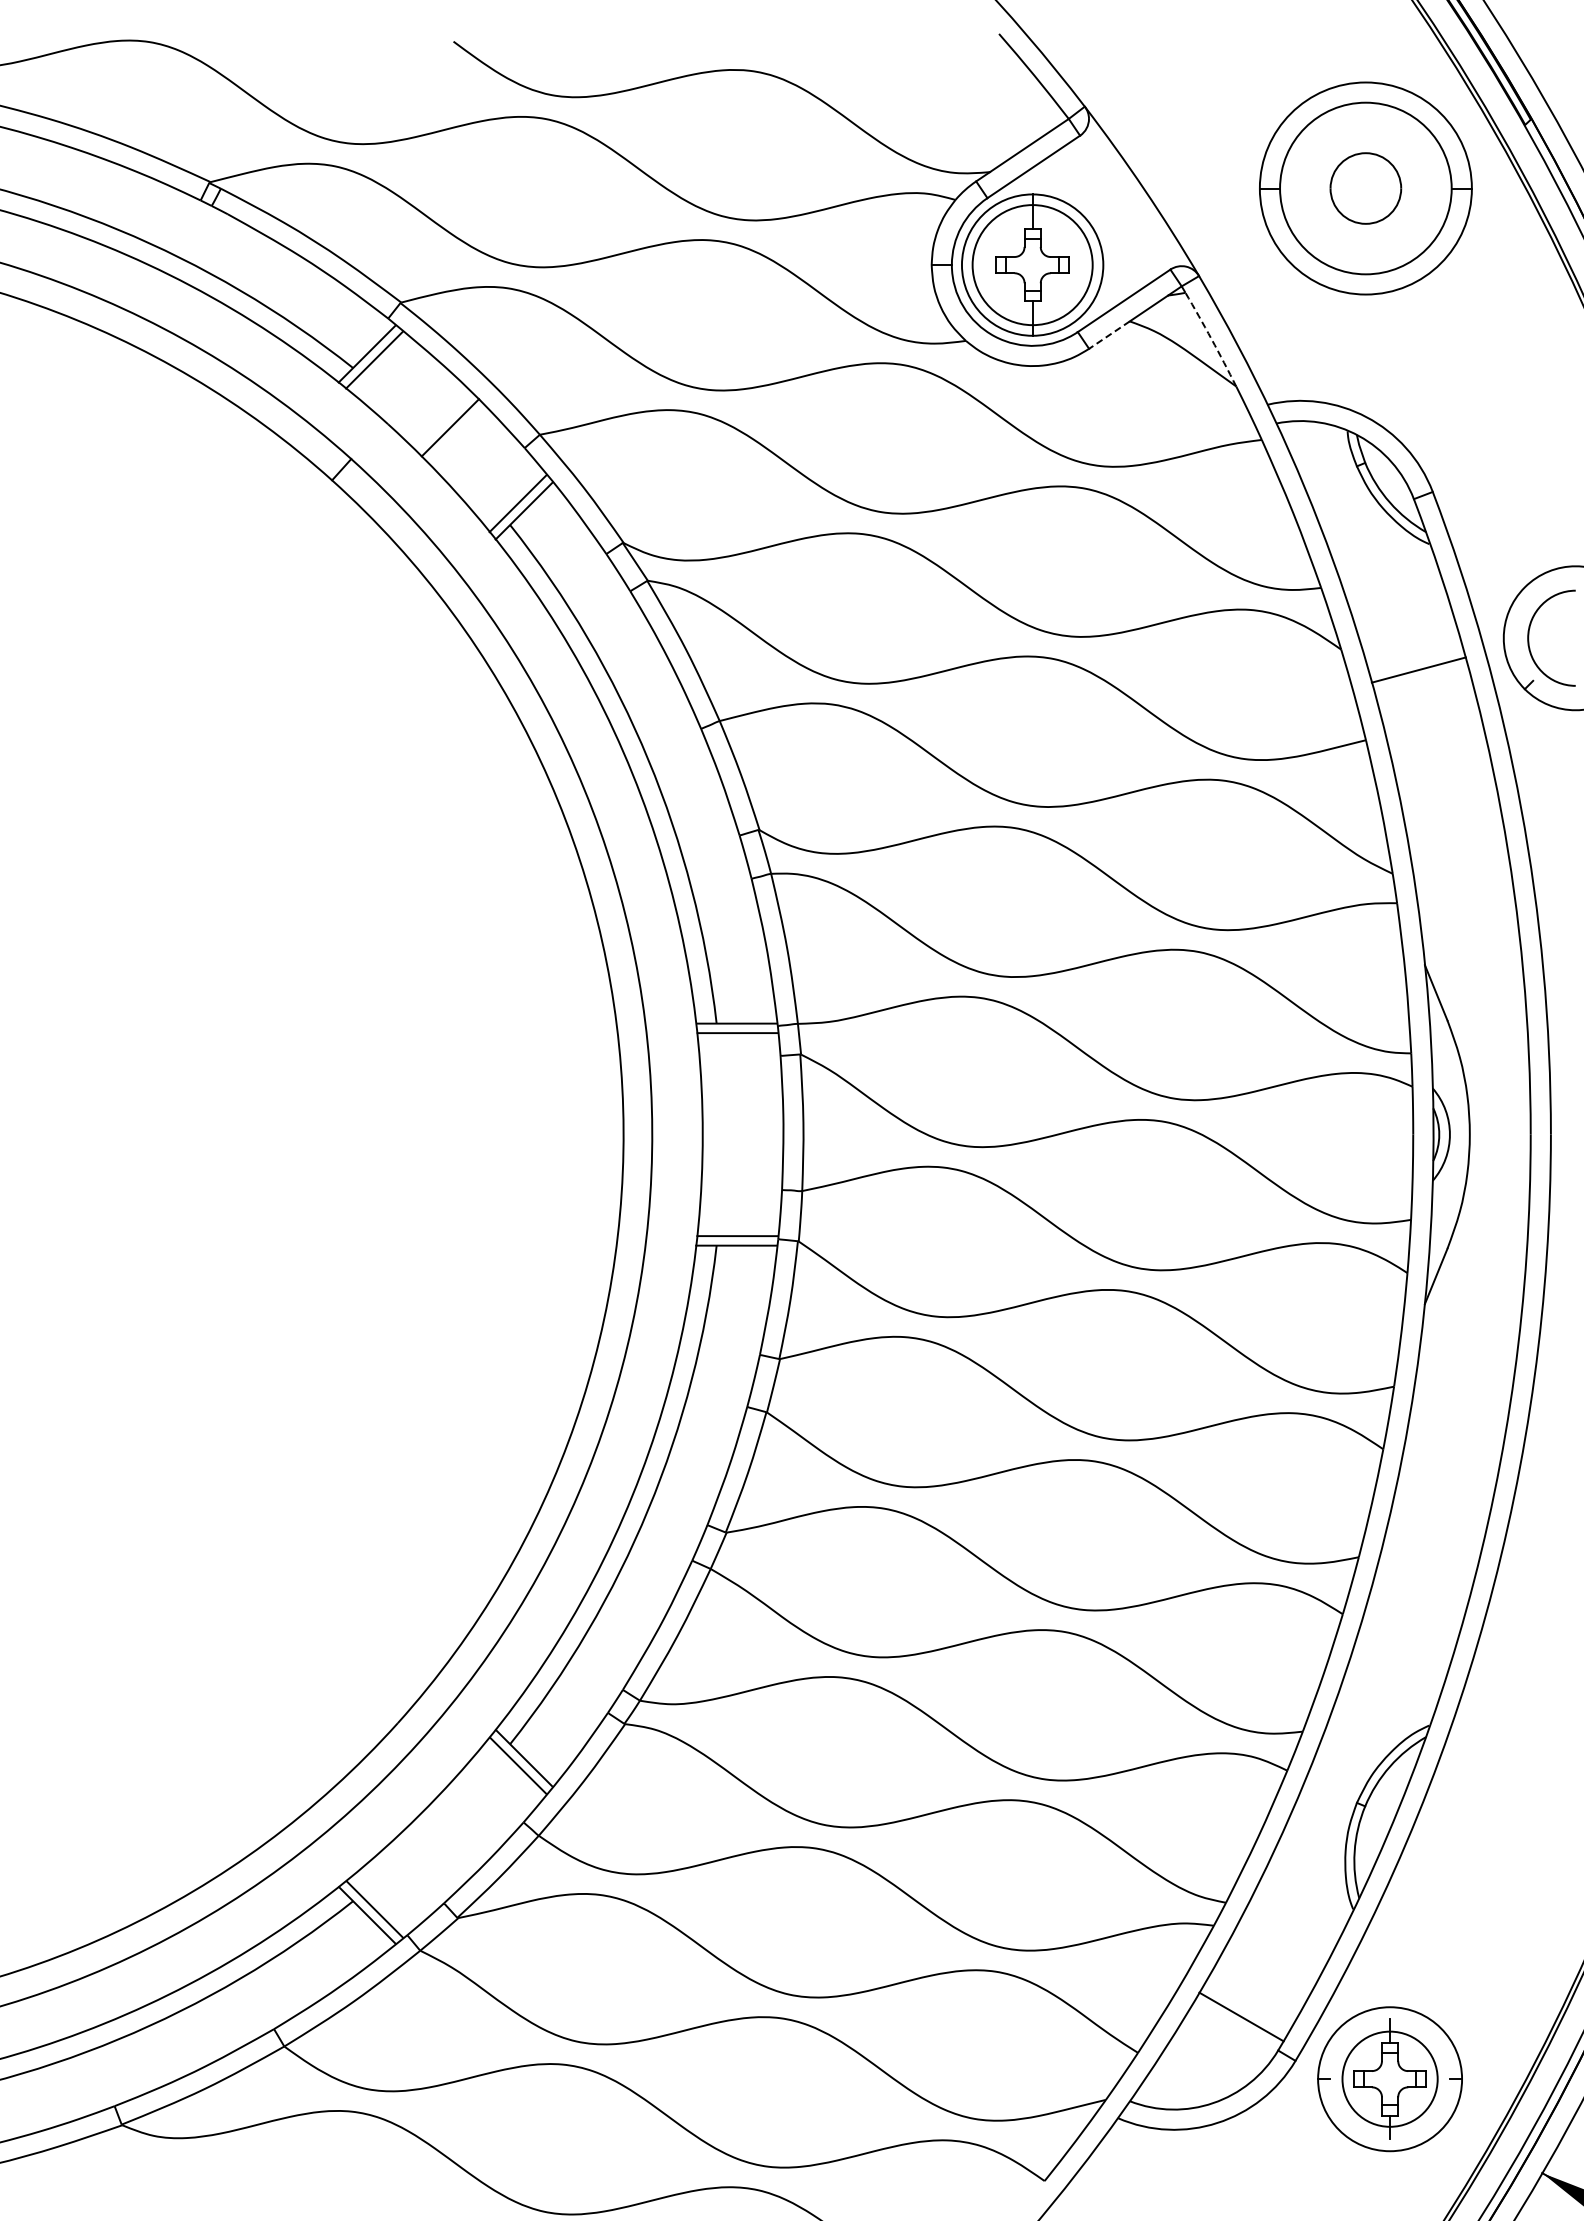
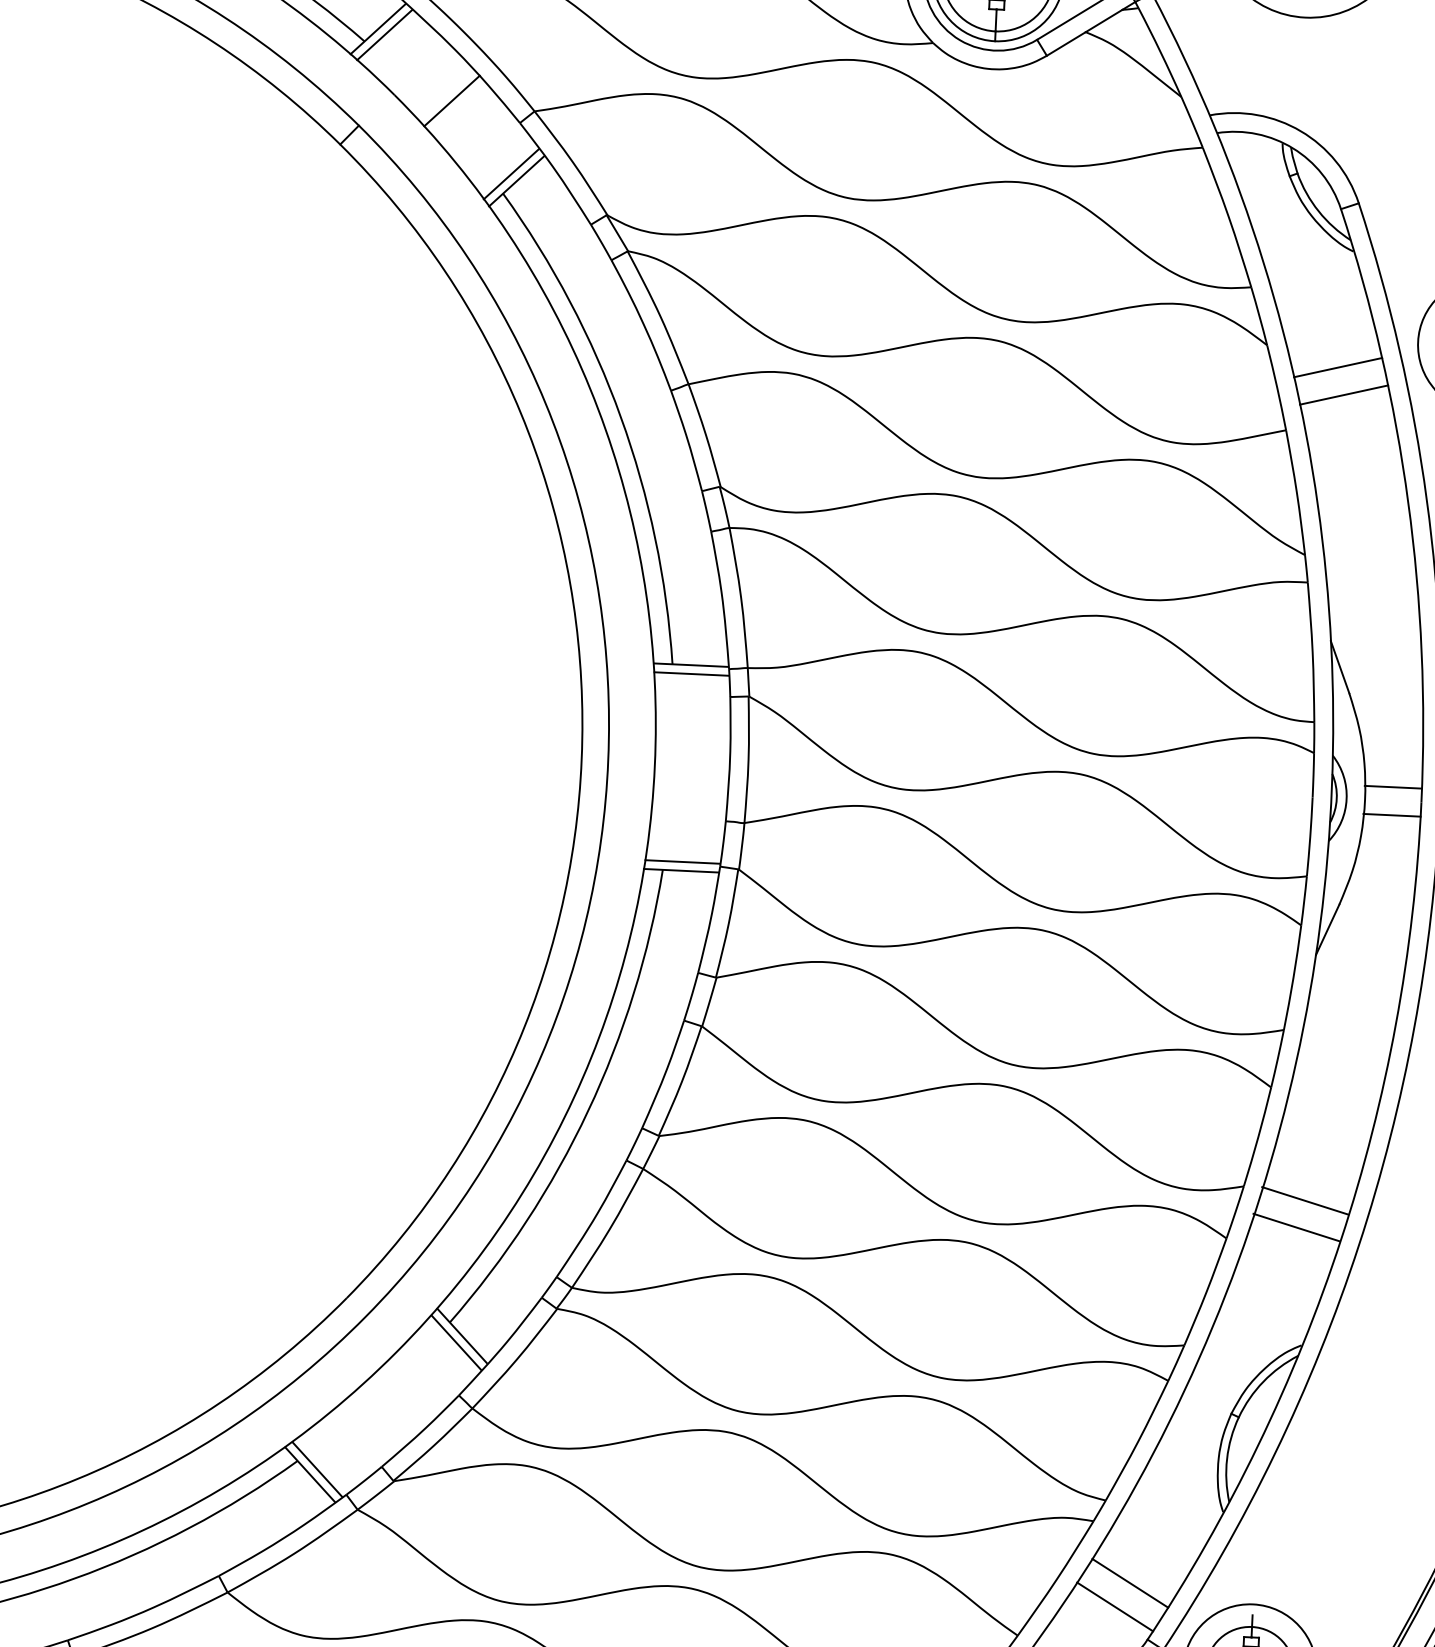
line: (1109, 335) -> (1066, 44), dashed -> solid
arc: (1211, 339) -> (1160, 52), dashed -> solid
line: (1426, 698) -> (1343, 394), added
line: (1499, 1119) -> (1393, 787), added
line: (1499, 1149) -> (1391, 815), added
line: (1425, 1569) -> (1305, 1200), added
line: (1417, 1598) -> (1296, 1227), added
line: (1256, 1990) -> (1130, 1583), added

